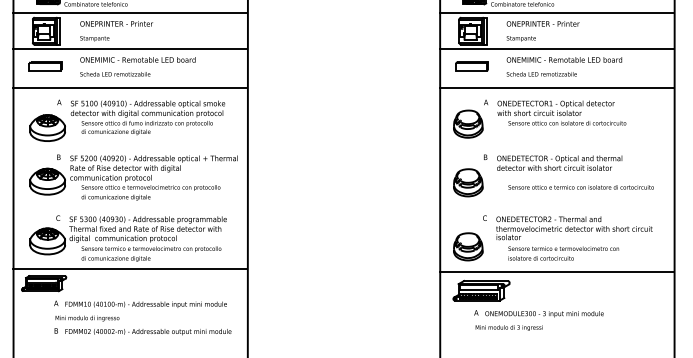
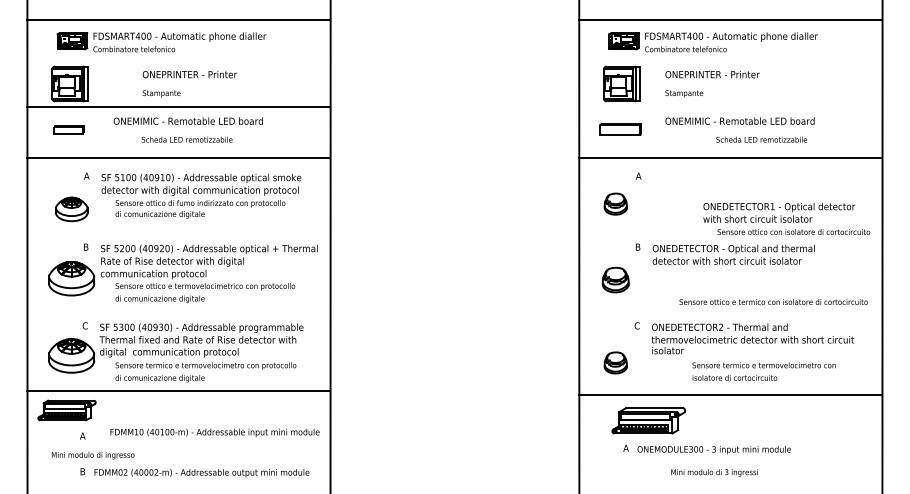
line: (130, 13) -> (178, 60), removed
line: (557, 13) -> (730, 60), removed
text: (116, 23) -> (189, 74), moved
text: (94, 38) -> (161, 93), moved
line: (557, 49) -> (730, 107), removed
part: (45, 66) -> (68, 129), size x0.7
text: (114, 74) -> (186, 139), moved
text: (541, 74) -> (761, 139), moved
text: (561, 112) -> (786, 218), moved
part: (468, 123) -> (615, 203), size x0.6
part: (47, 128) -> (71, 209), size x0.7
part: (468, 182) -> (615, 279), size x0.7
text: (581, 186) -> (773, 301), moved
part: (468, 246) -> (615, 362), size x0.6
text: (563, 253) -> (763, 371), moved
part: (481, 290) -> (648, 420), moved
text: (145, 304) -> (214, 432), moved
text: (87, 318) -> (93, 455), moved
text: (509, 327) -> (714, 472), moved

